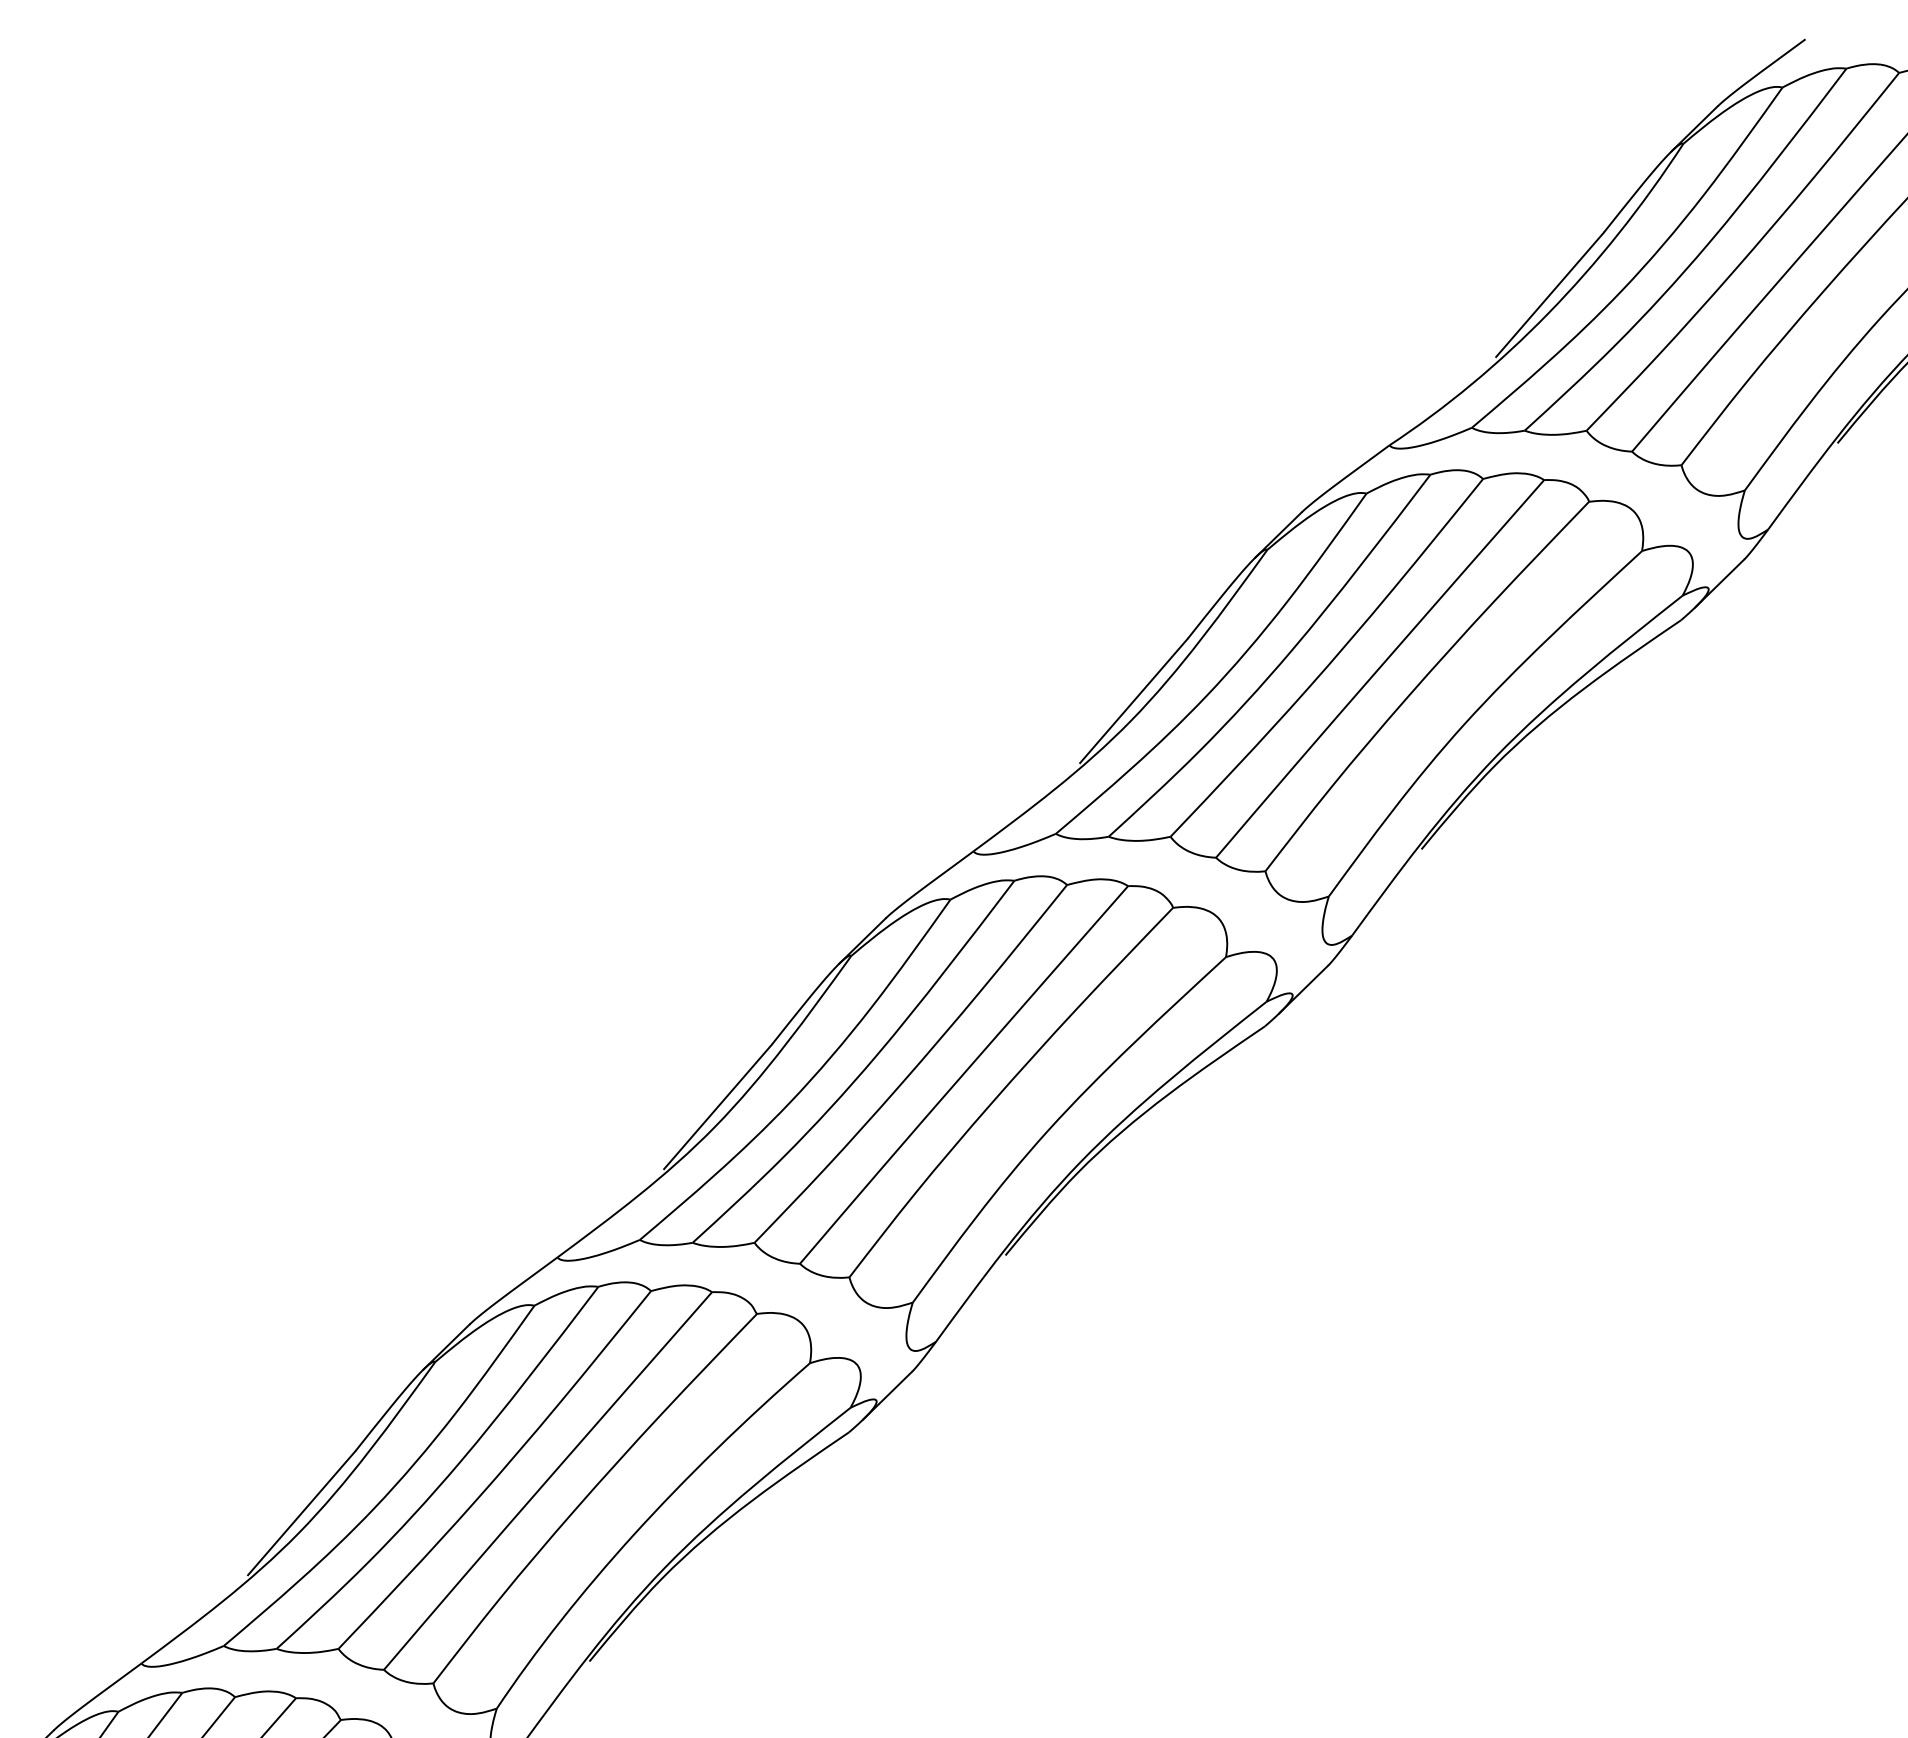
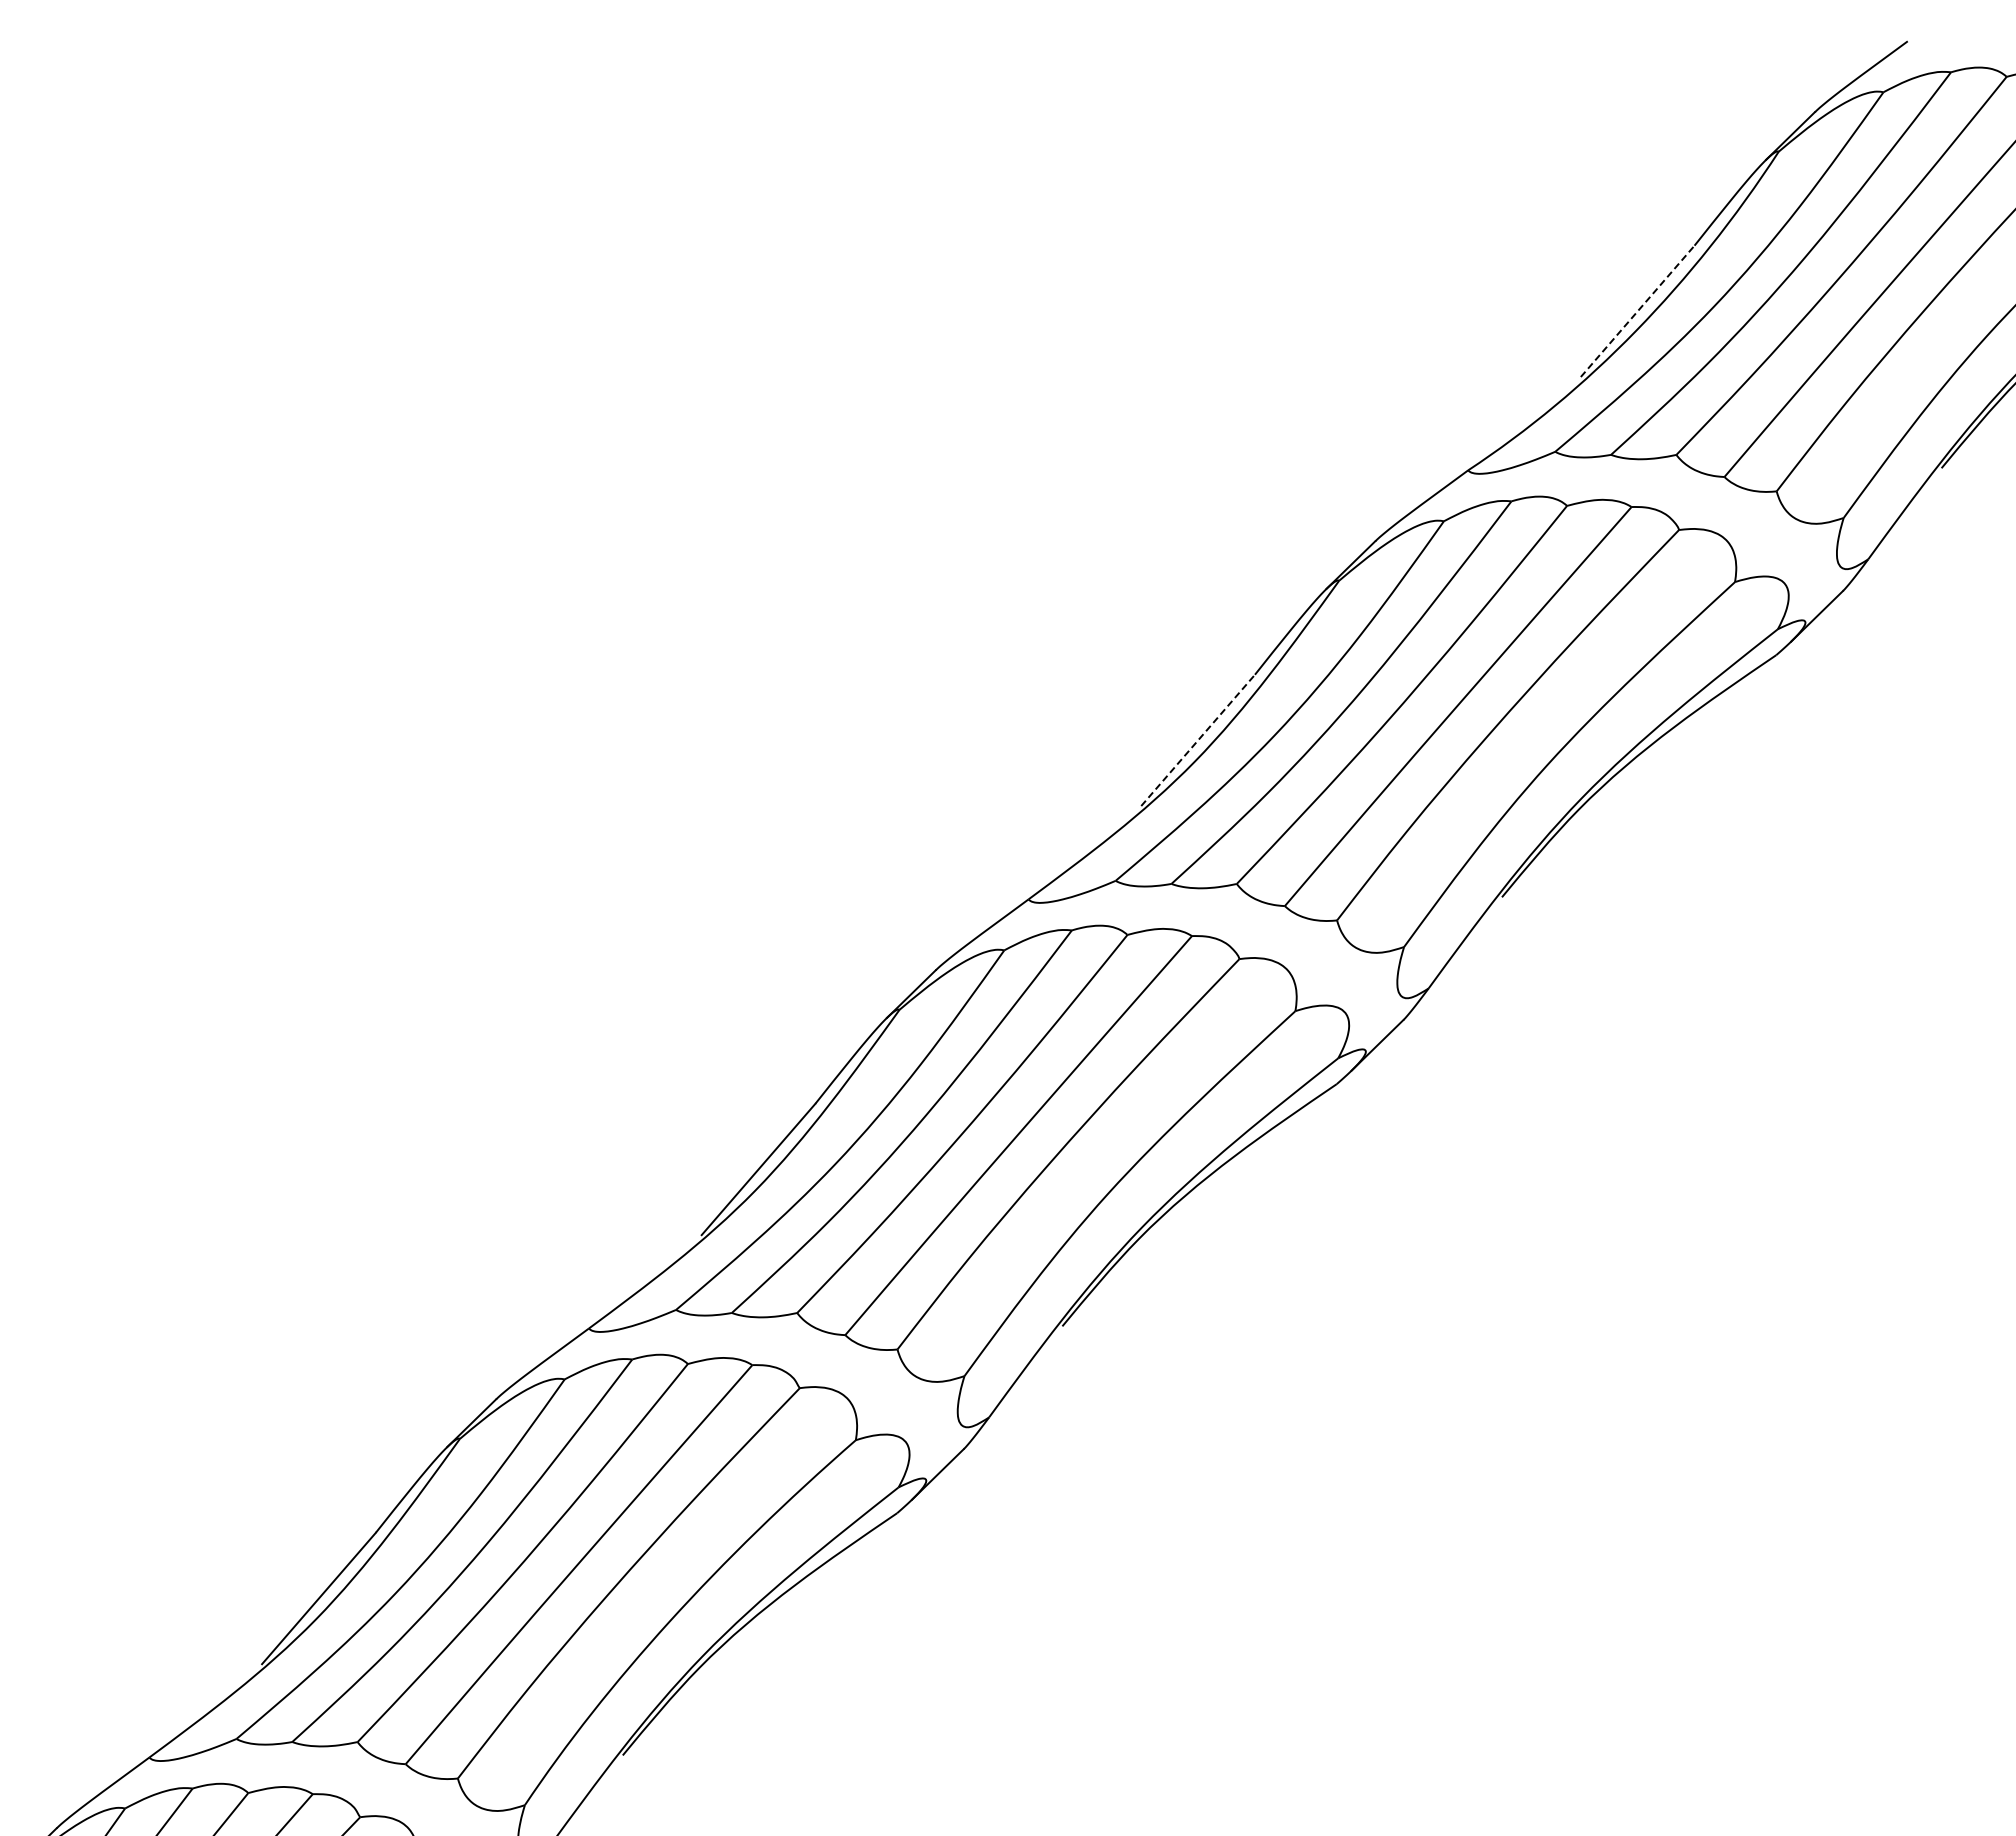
line: (1549, 295) -> (1637, 311), solid -> dashed
line: (1134, 701) -> (1198, 740), solid -> dashed

